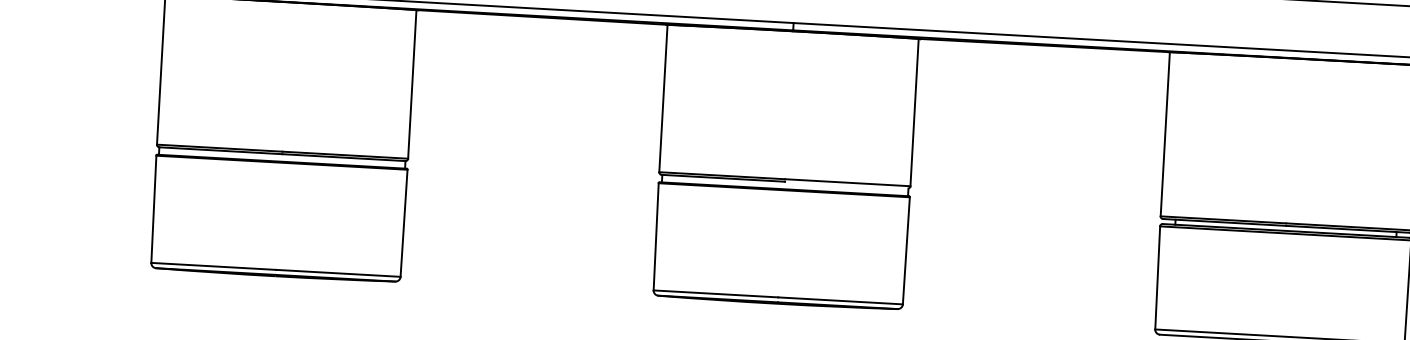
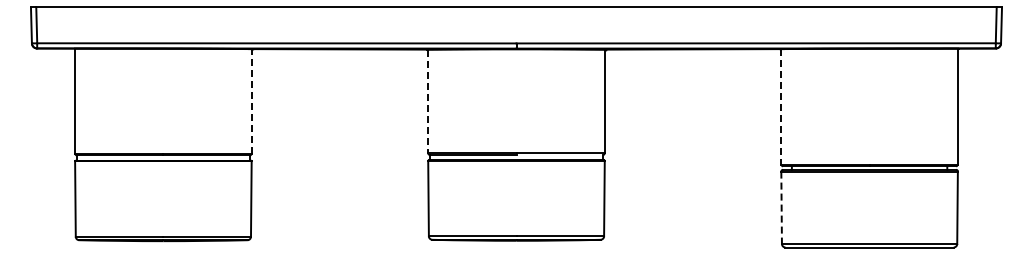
line: (412, 83) -> (251, 100), solid -> dashed
line: (663, 98) -> (428, 101), solid -> dashed
line: (1165, 133) -> (781, 106), solid -> dashed
line: (1157, 278) -> (781, 208), solid -> dashed

